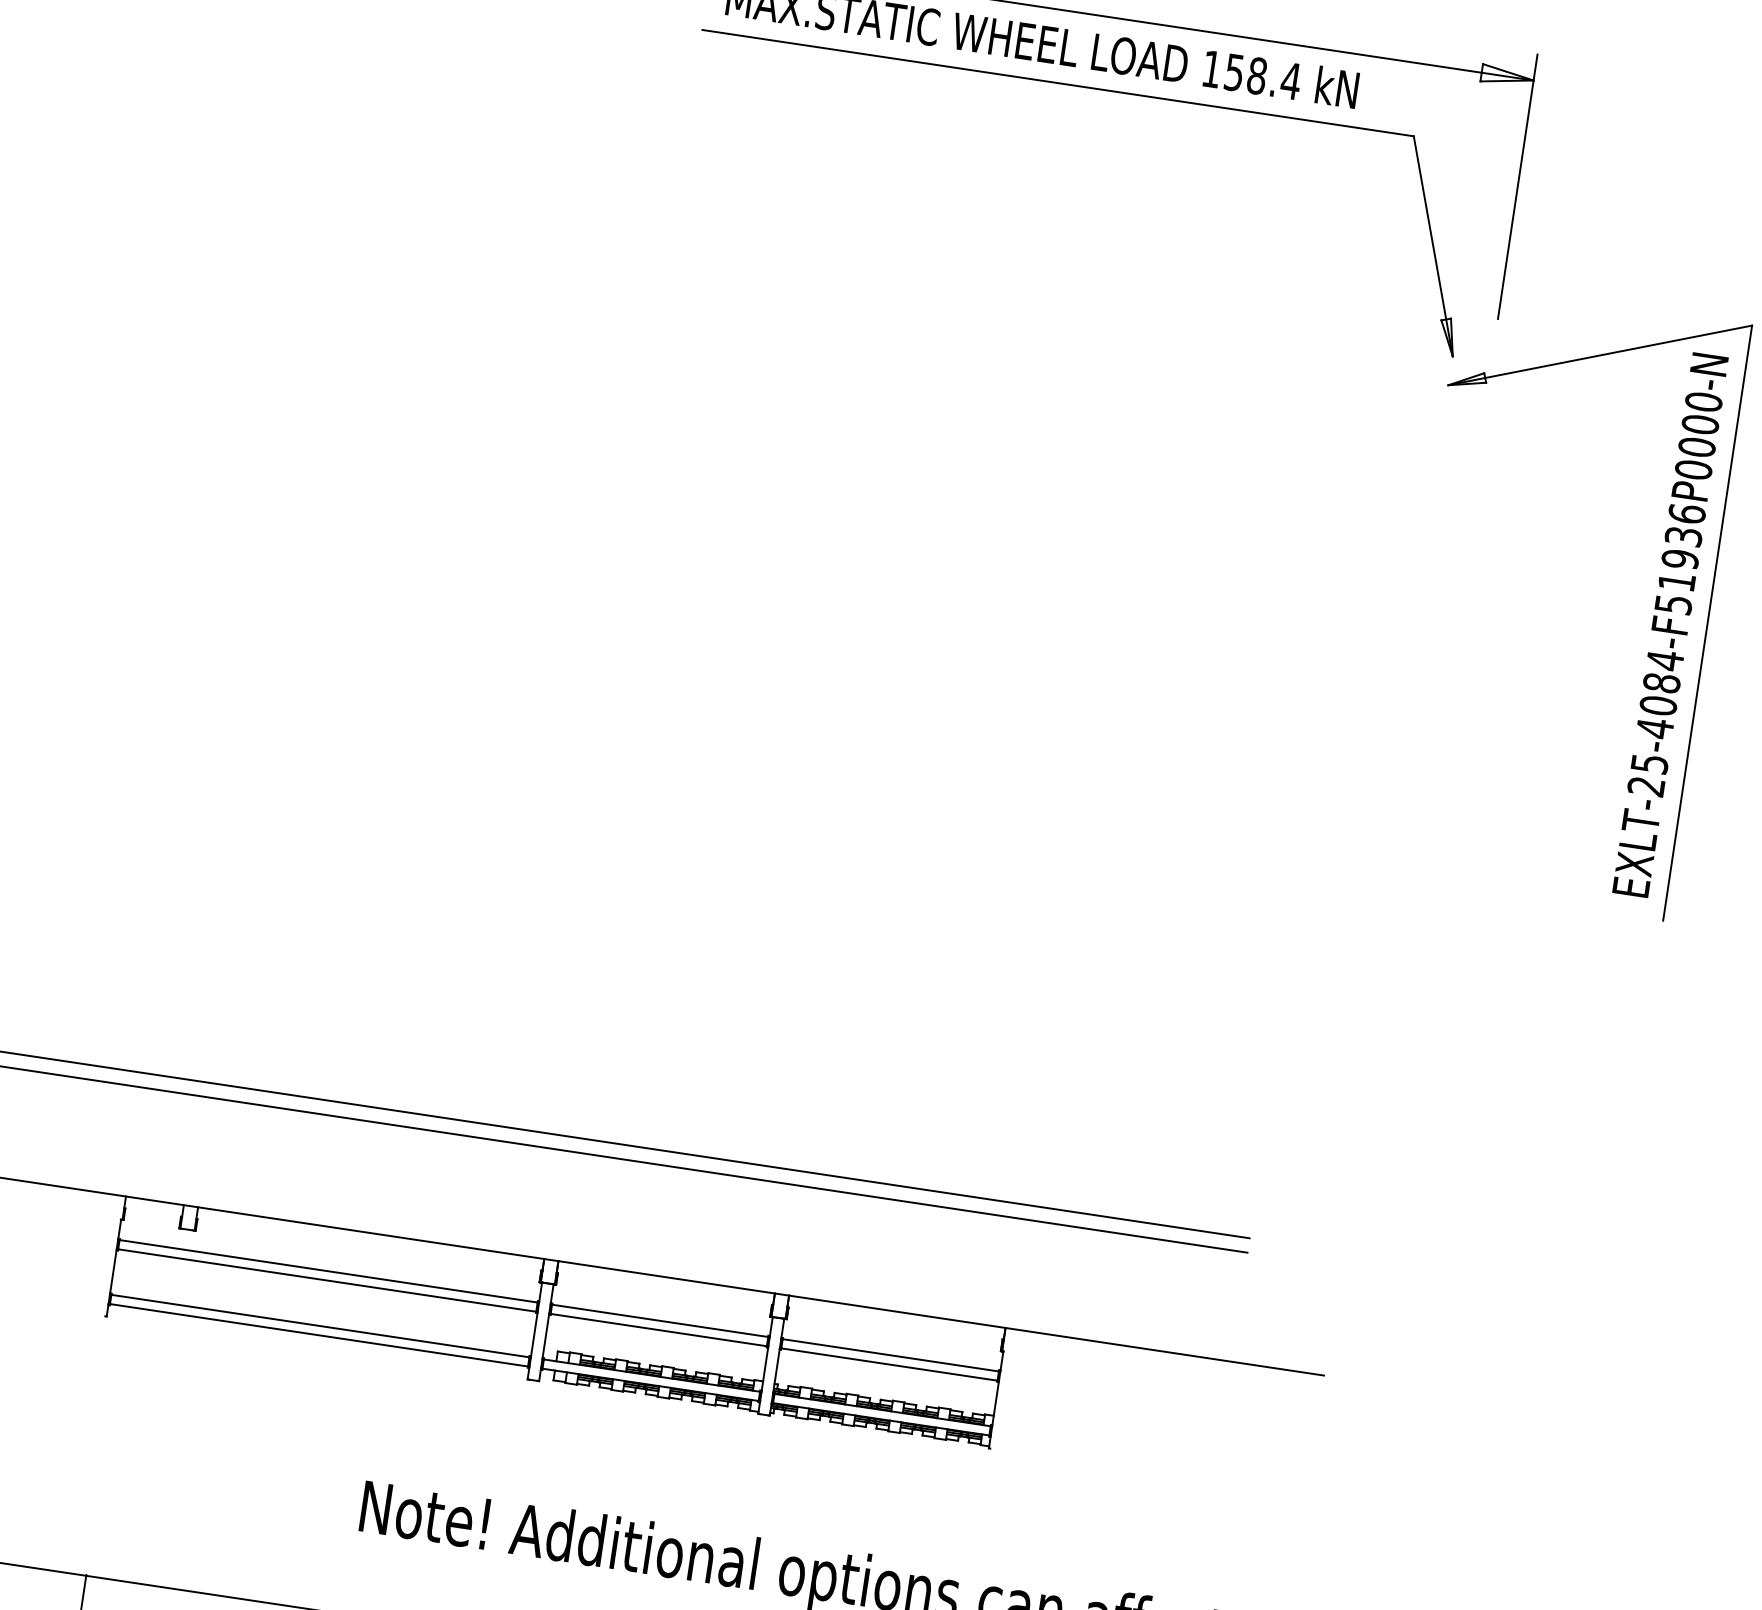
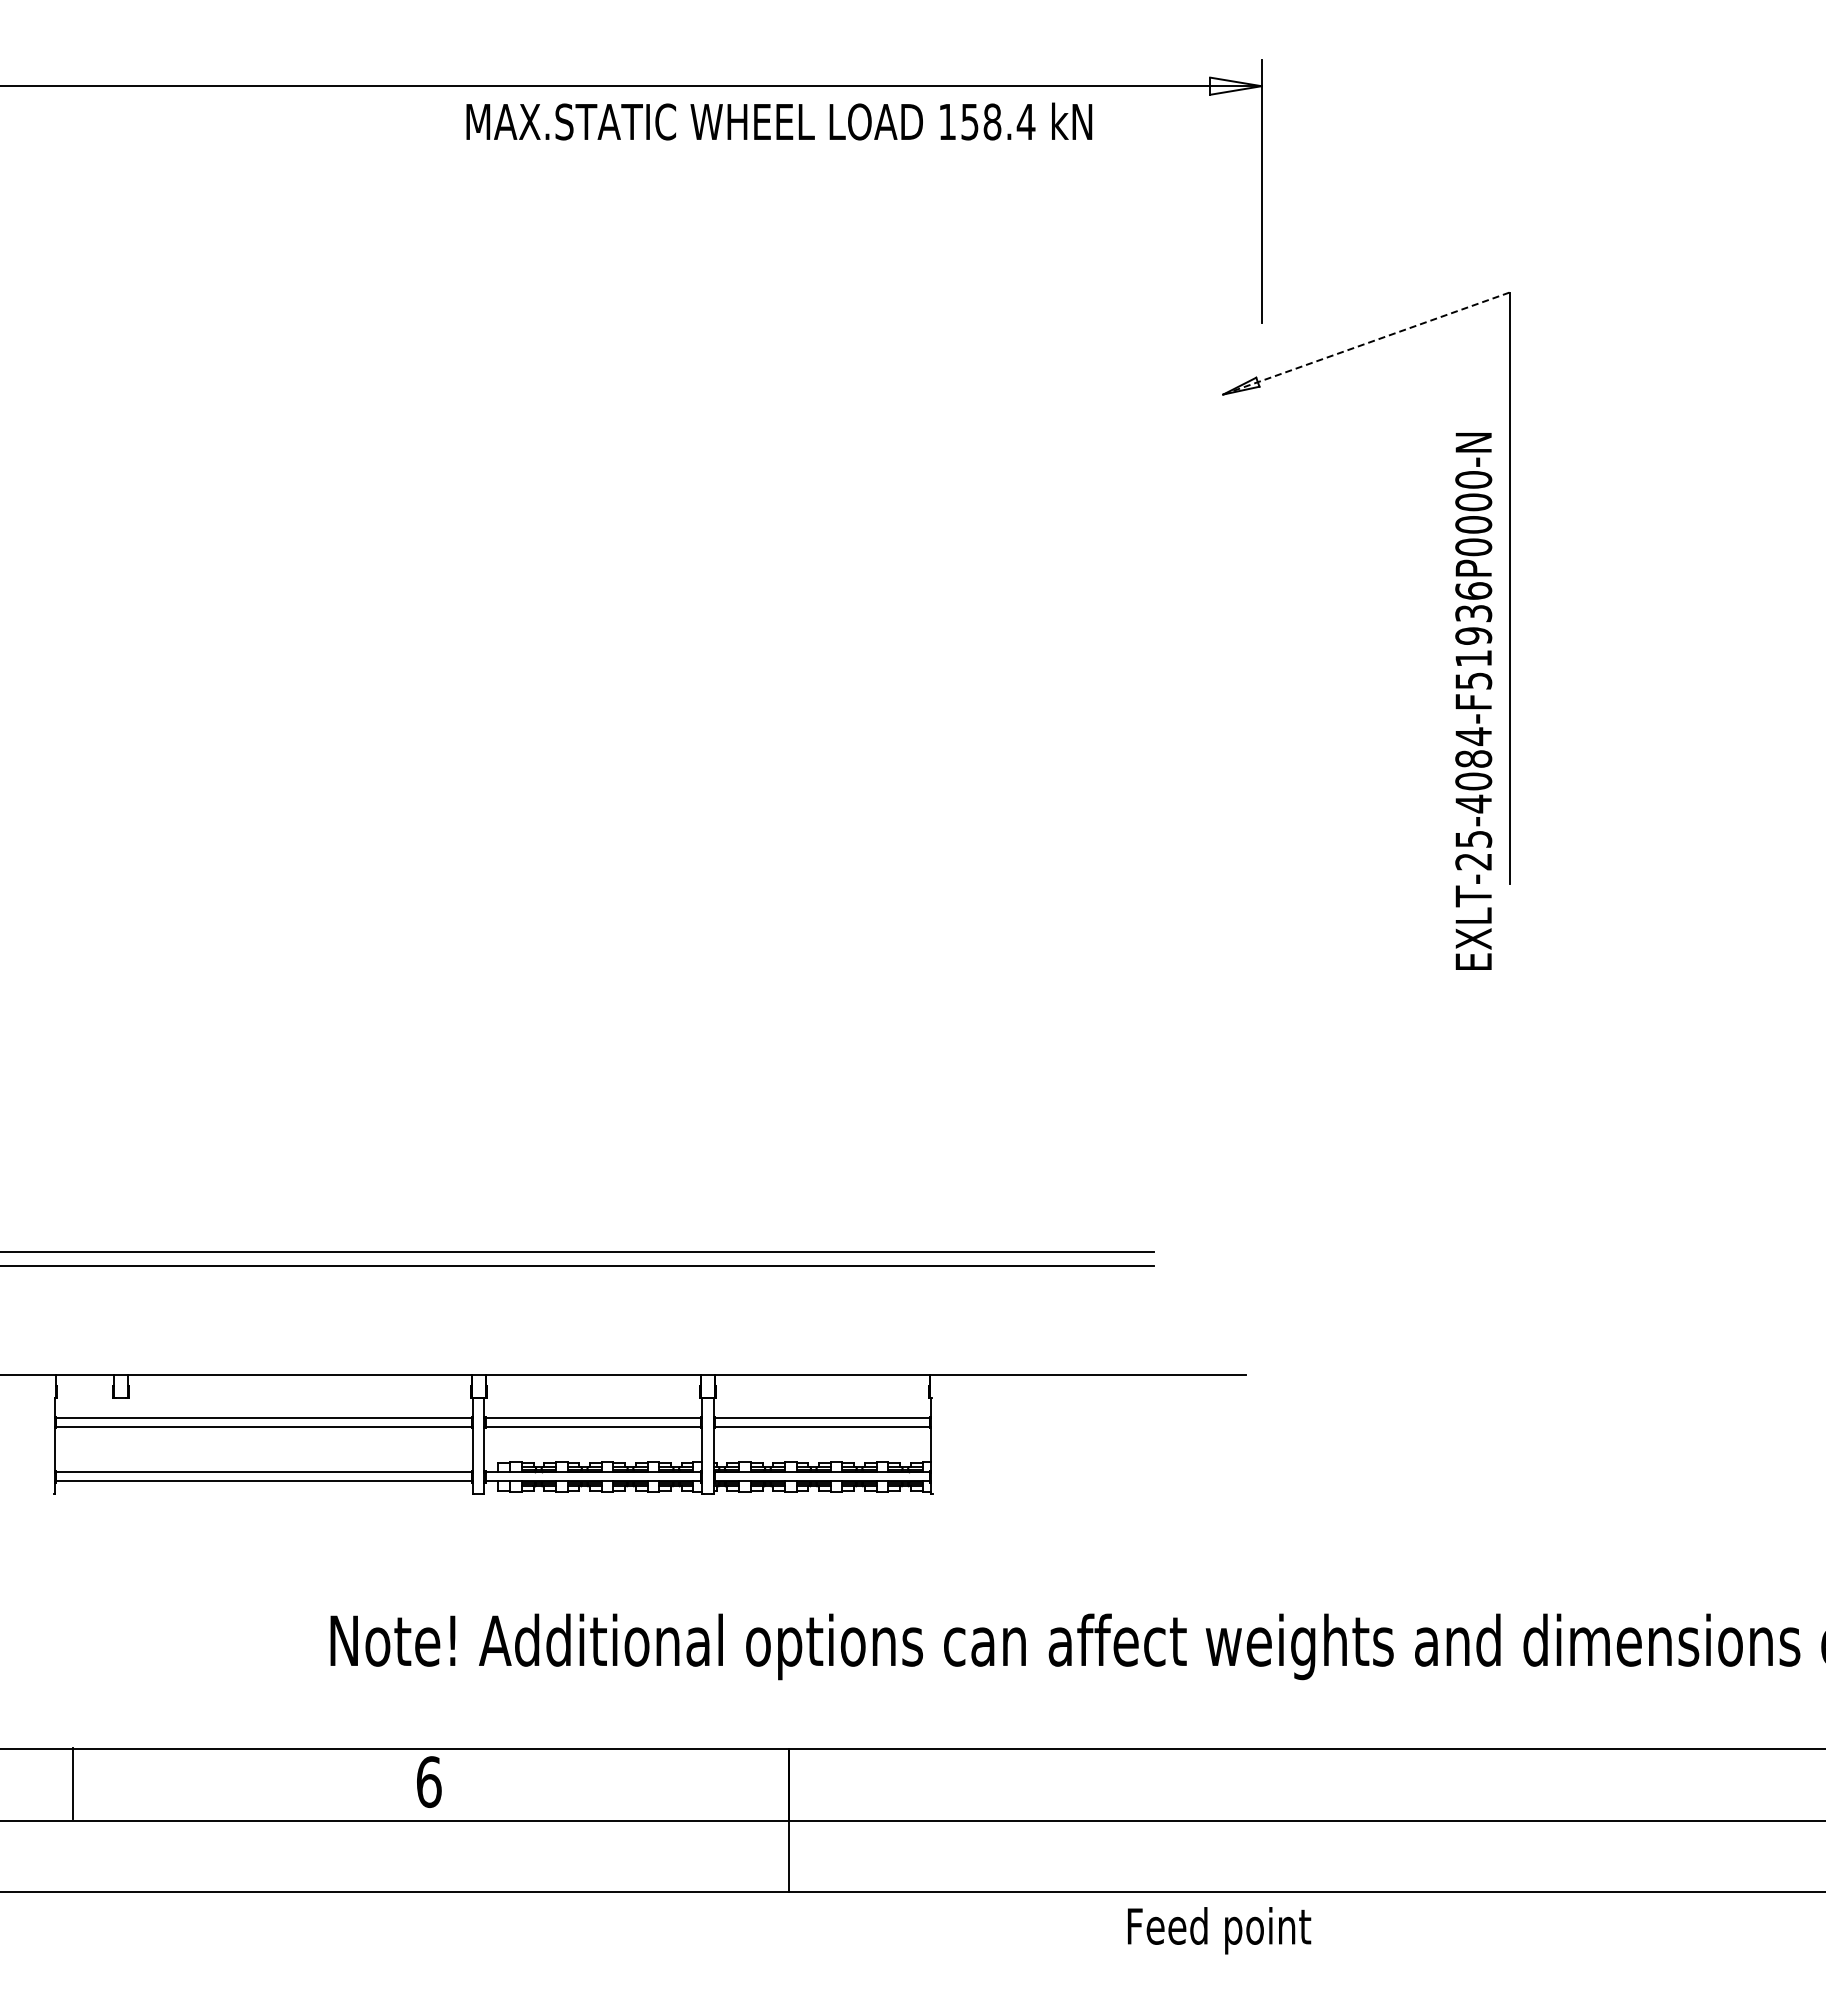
part: (1093, 89) -> (835, 158), removed
line: (1600, 355) -> (1366, 343), solid -> dashed
text: (1670, 625) -> (1473, 701), moved

